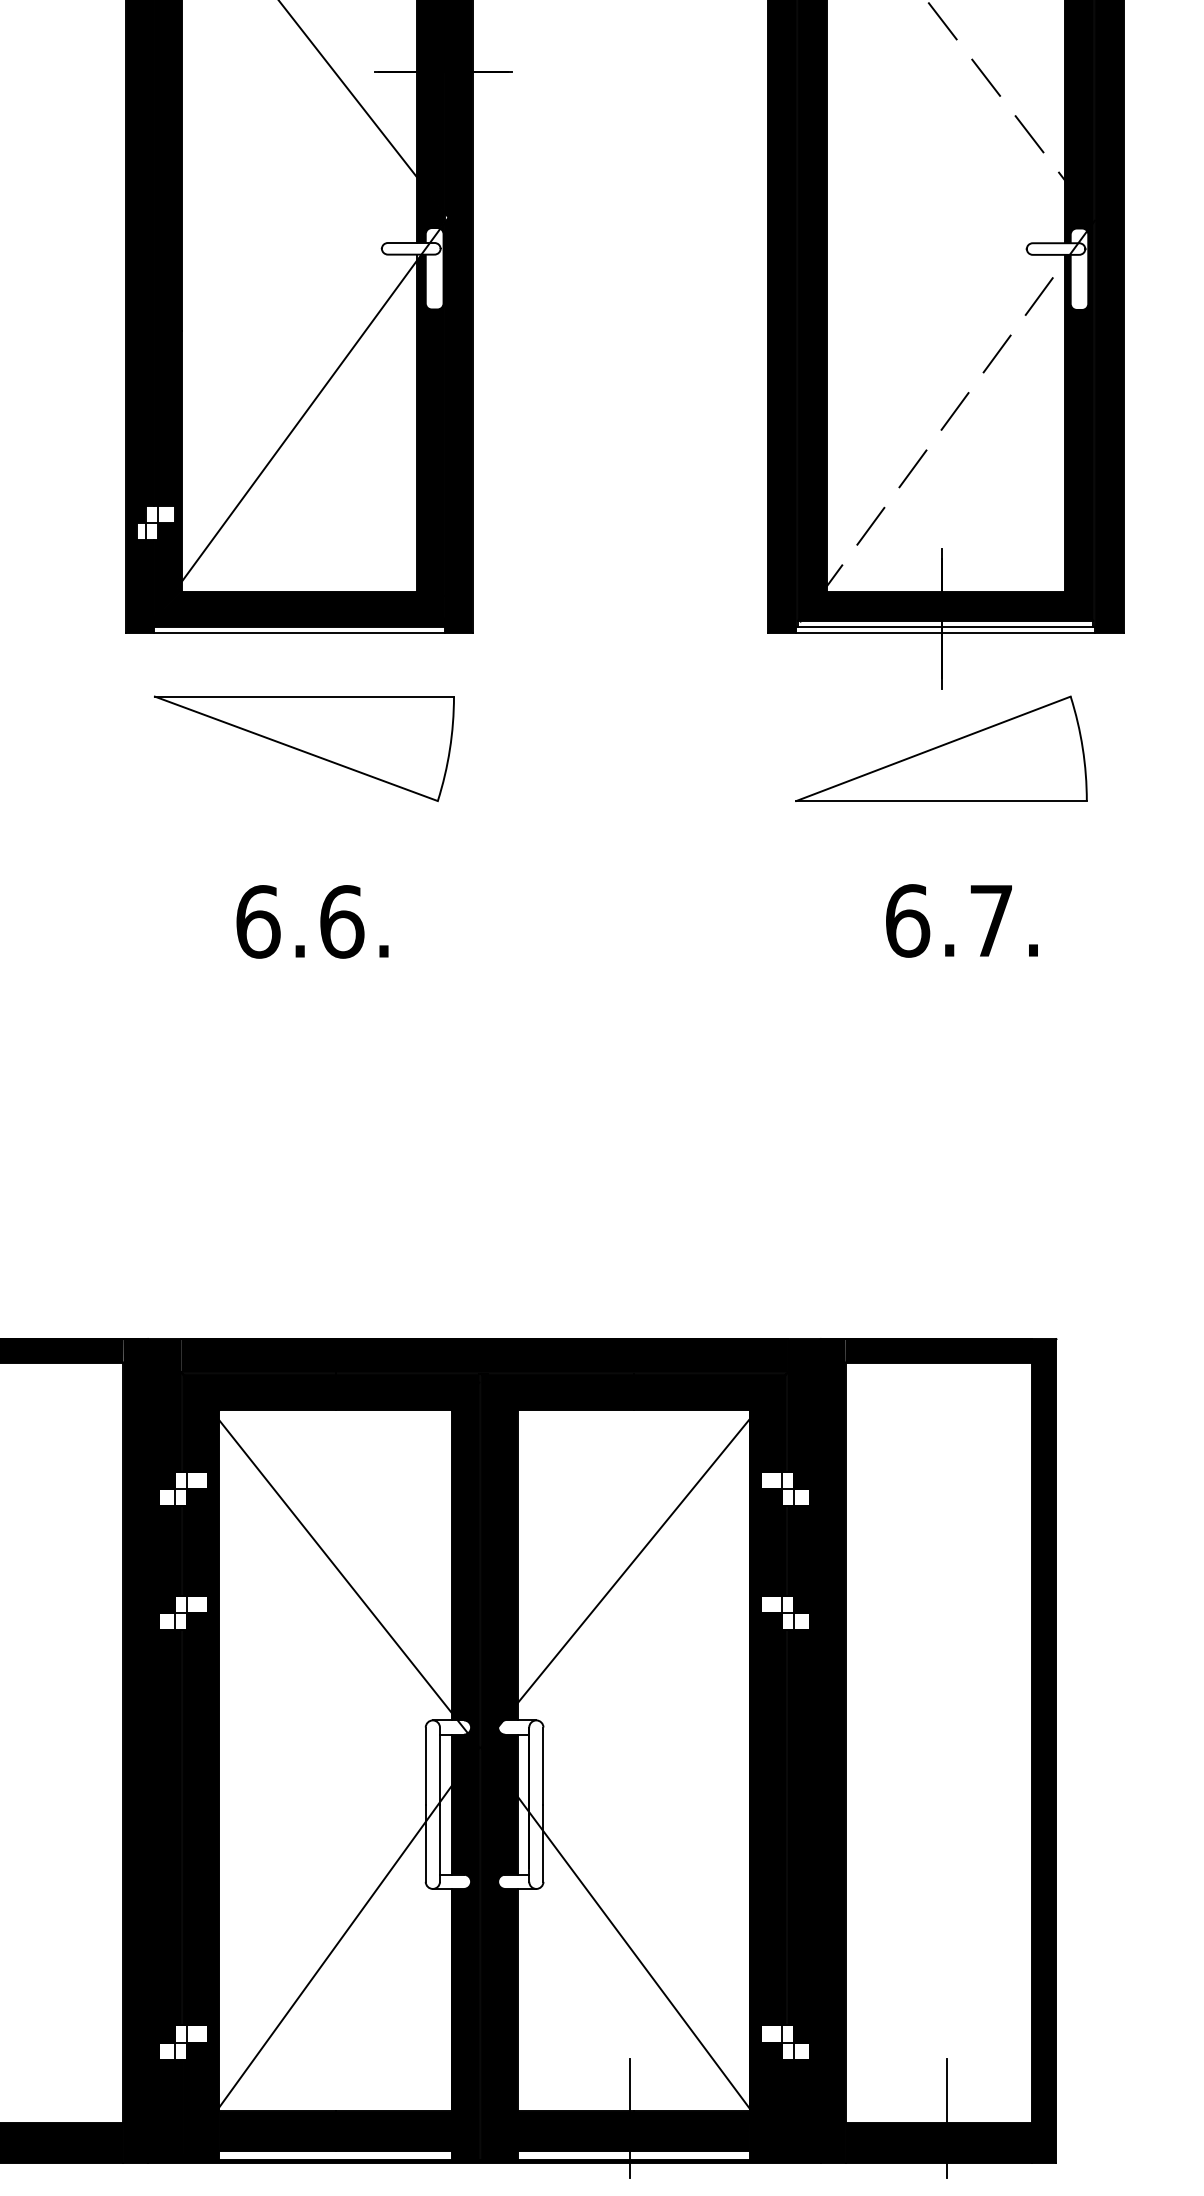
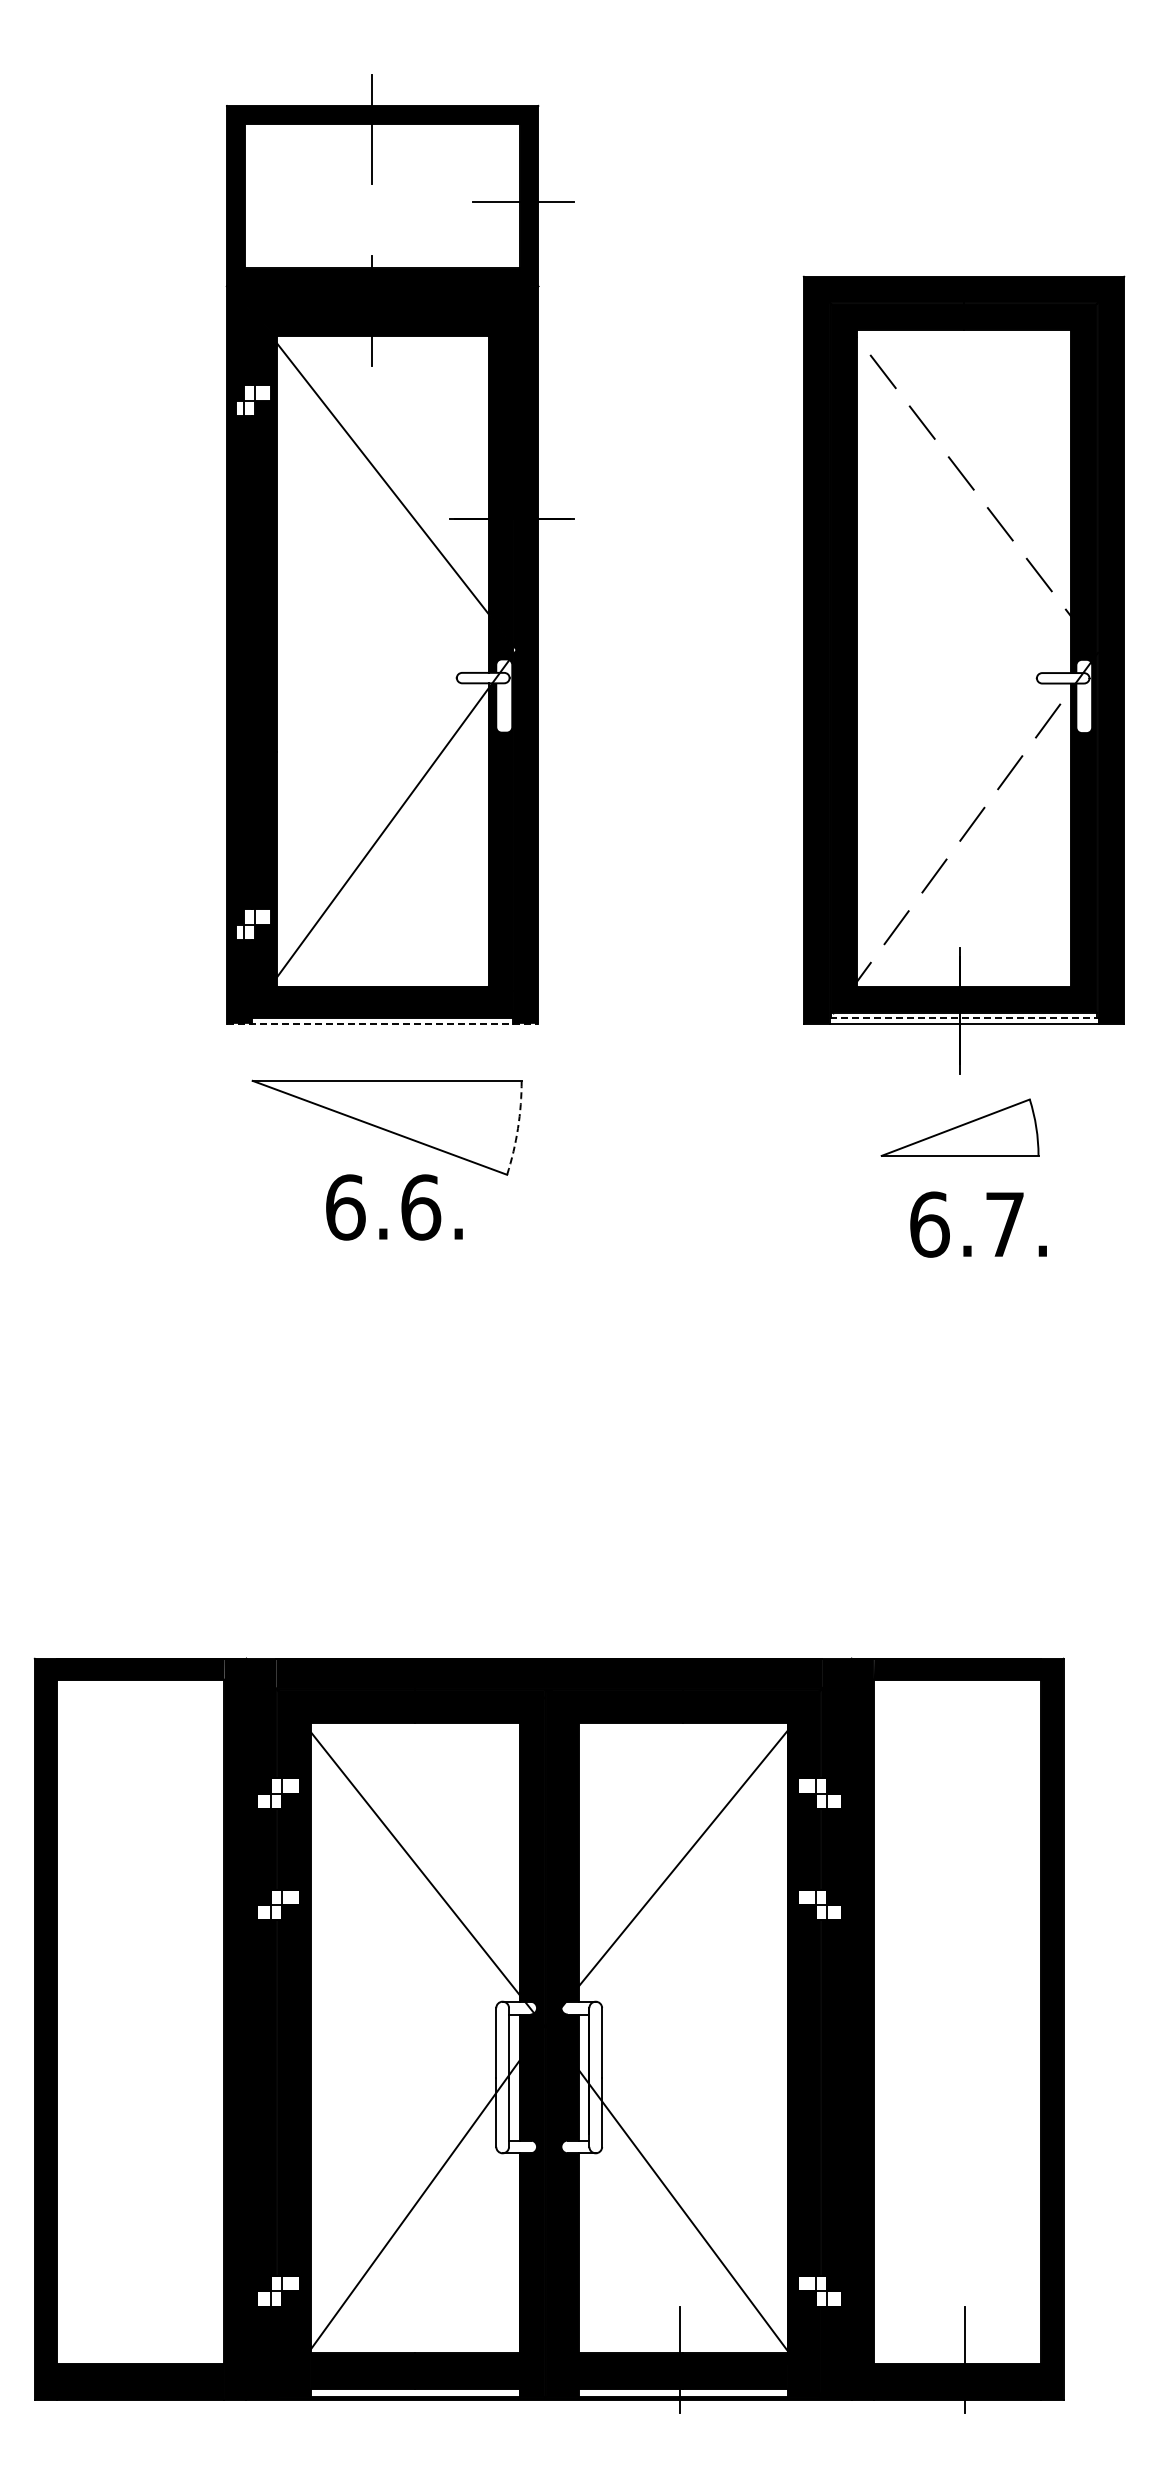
line: (946, 627) -> (964, 1018), solid -> dashed
line: (299, 632) -> (382, 1023), solid -> dashed
part: (940, 748) -> (959, 1127), size x0.6
arc: (450, 749) -> (518, 1128), solid -> dashed
text: (961, 920) -> (978, 1224), moved
text: (312, 921) -> (394, 1207), moved

